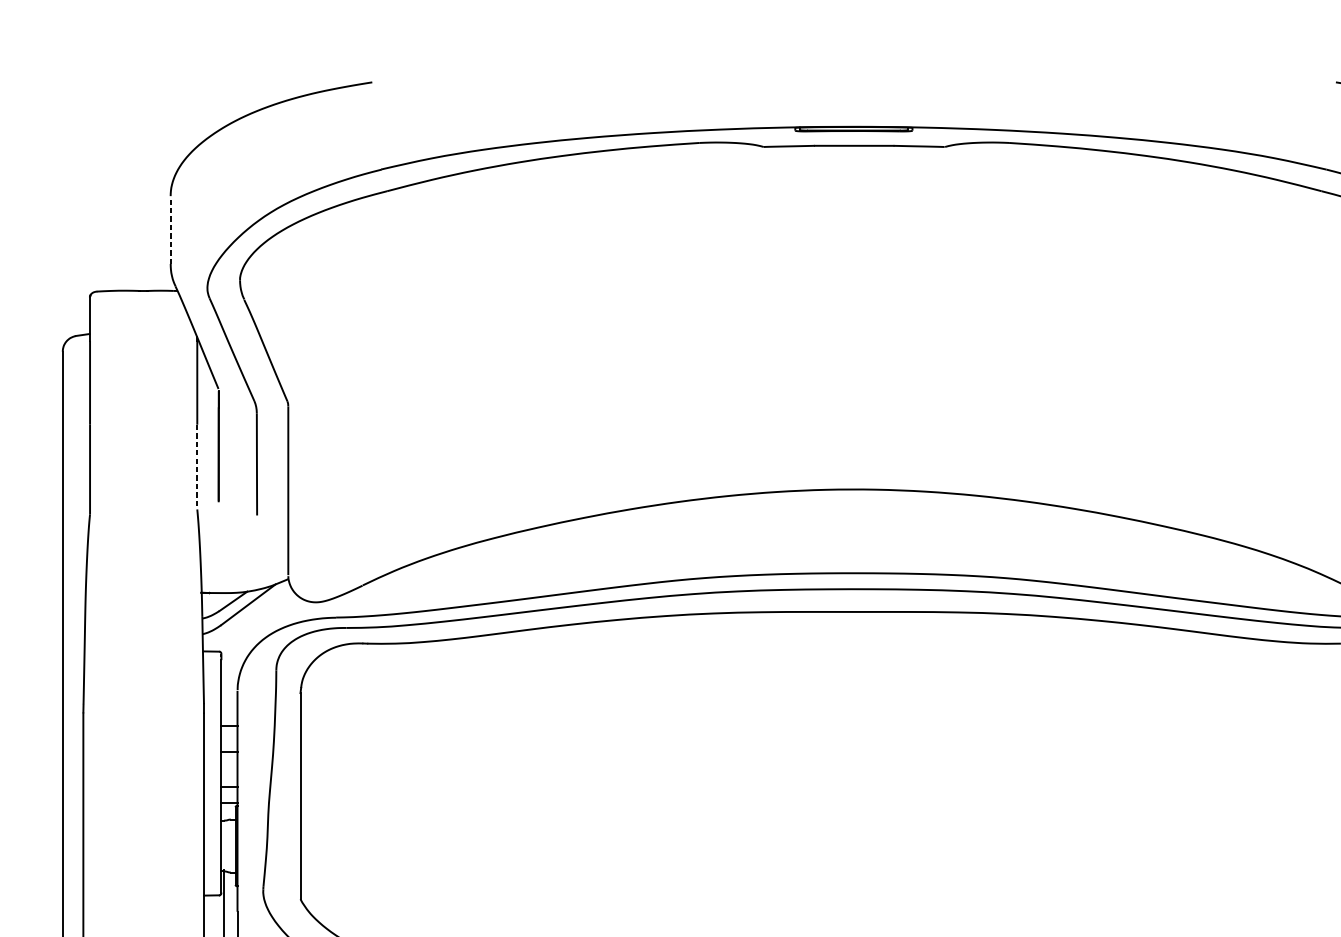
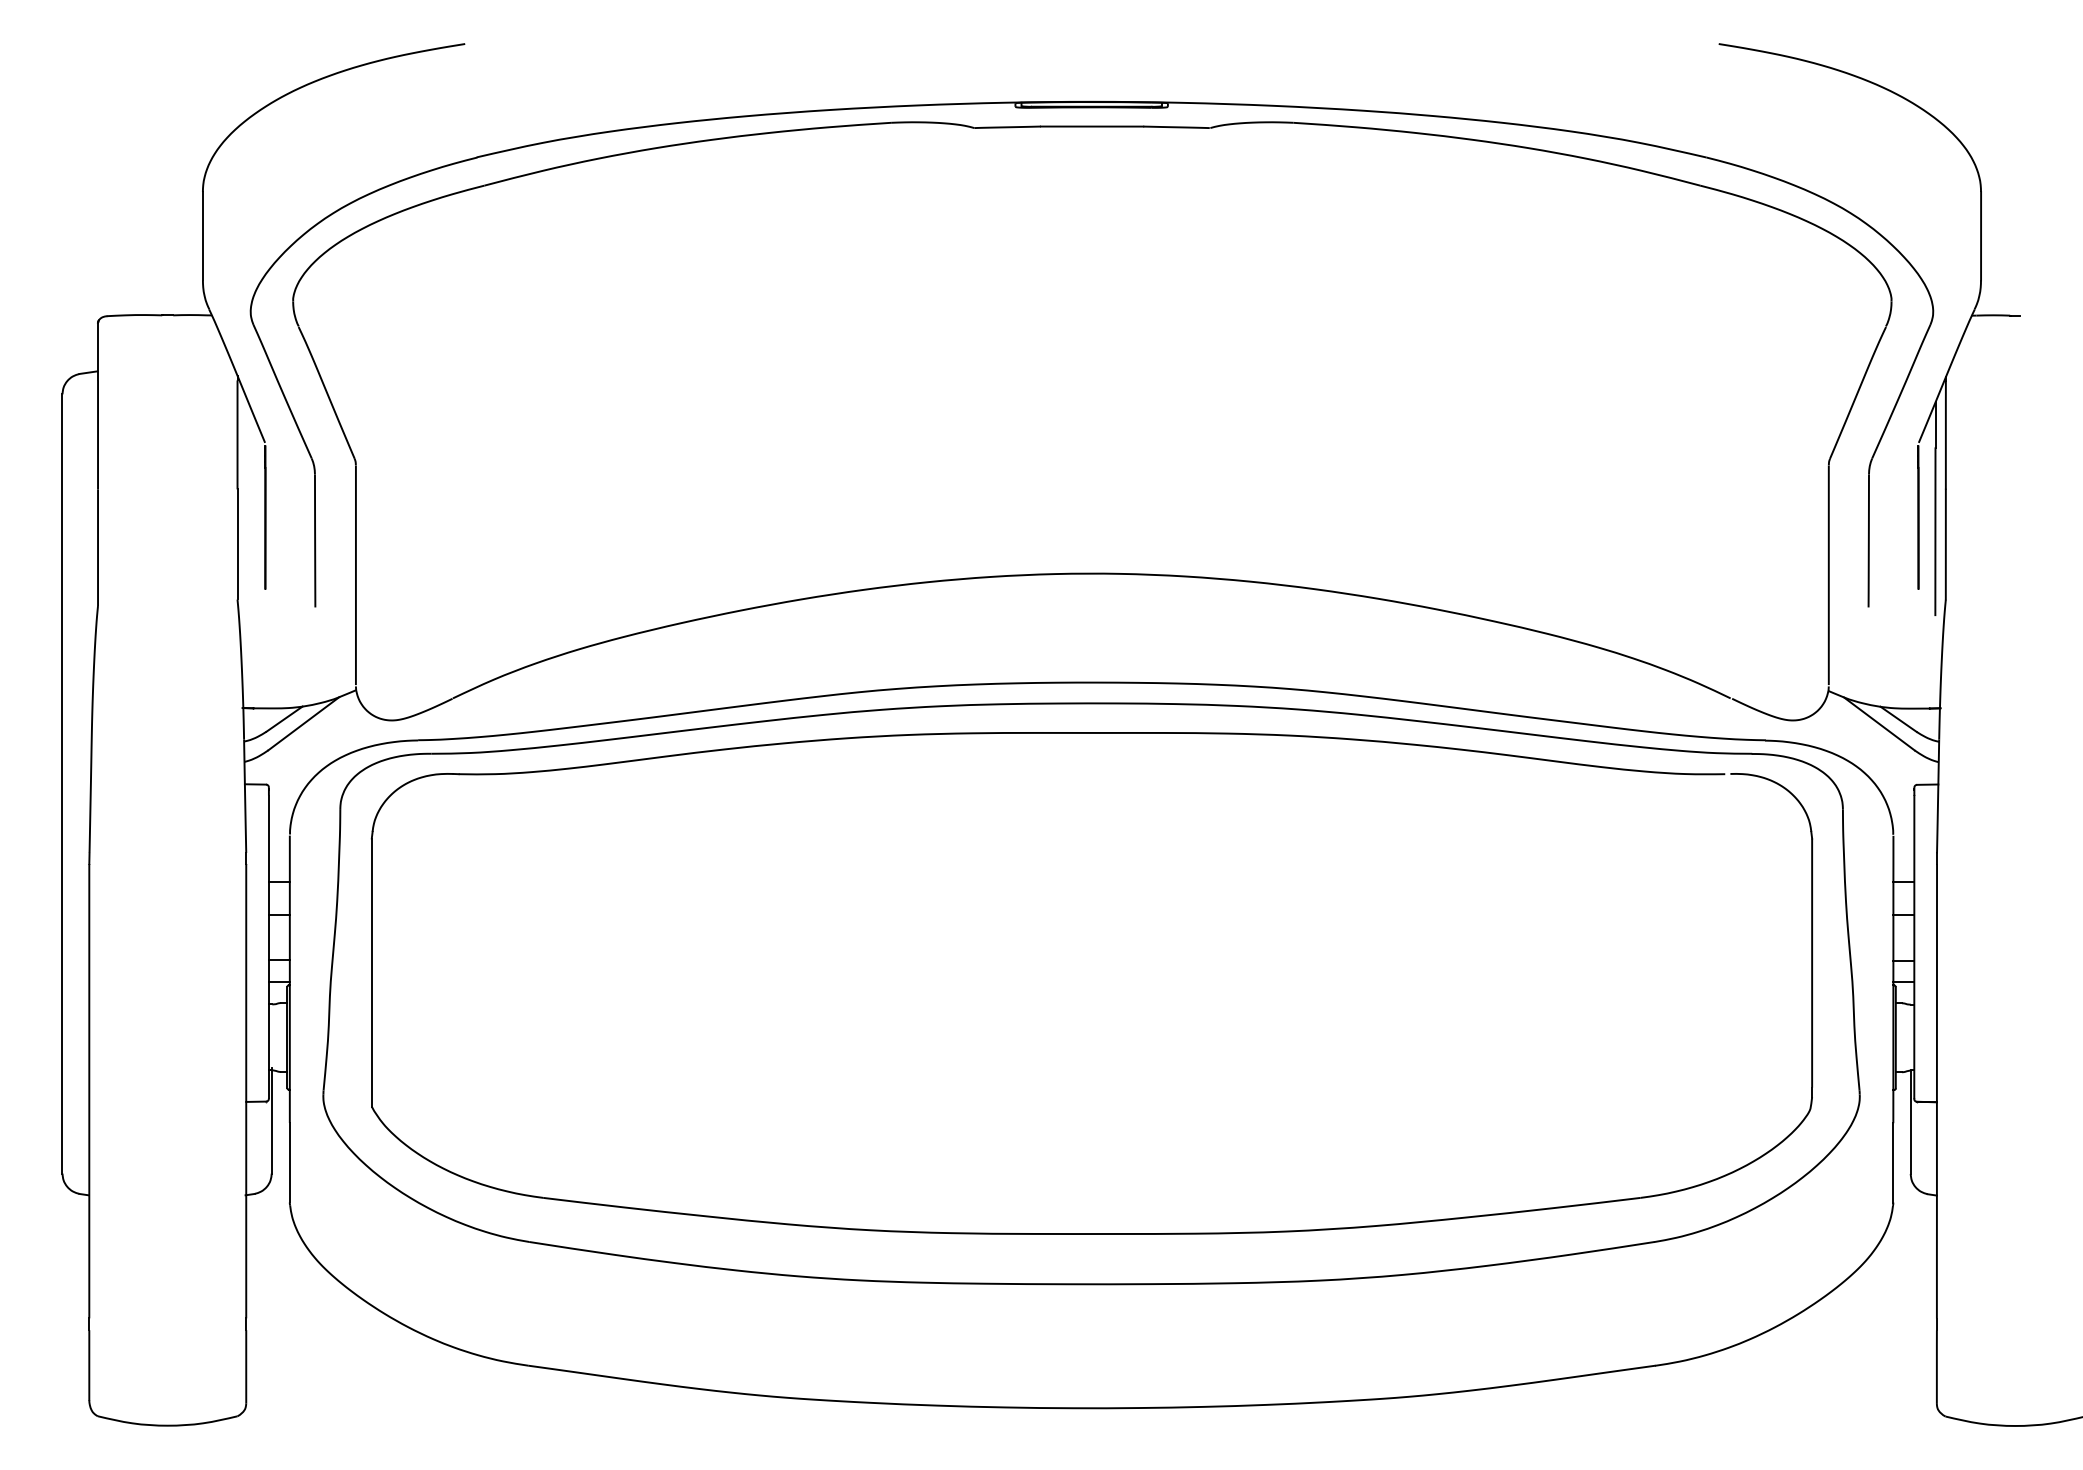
line: (170, 229) -> (202, 235), dashed -> solid
line: (197, 467) -> (237, 544), dashed -> solid

